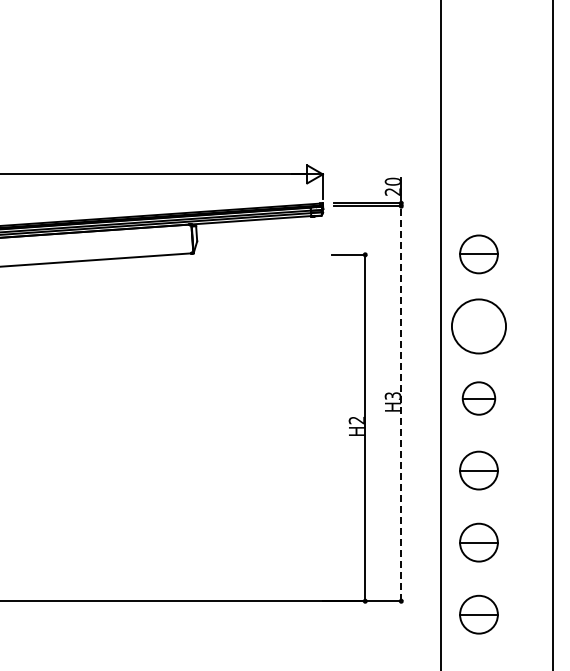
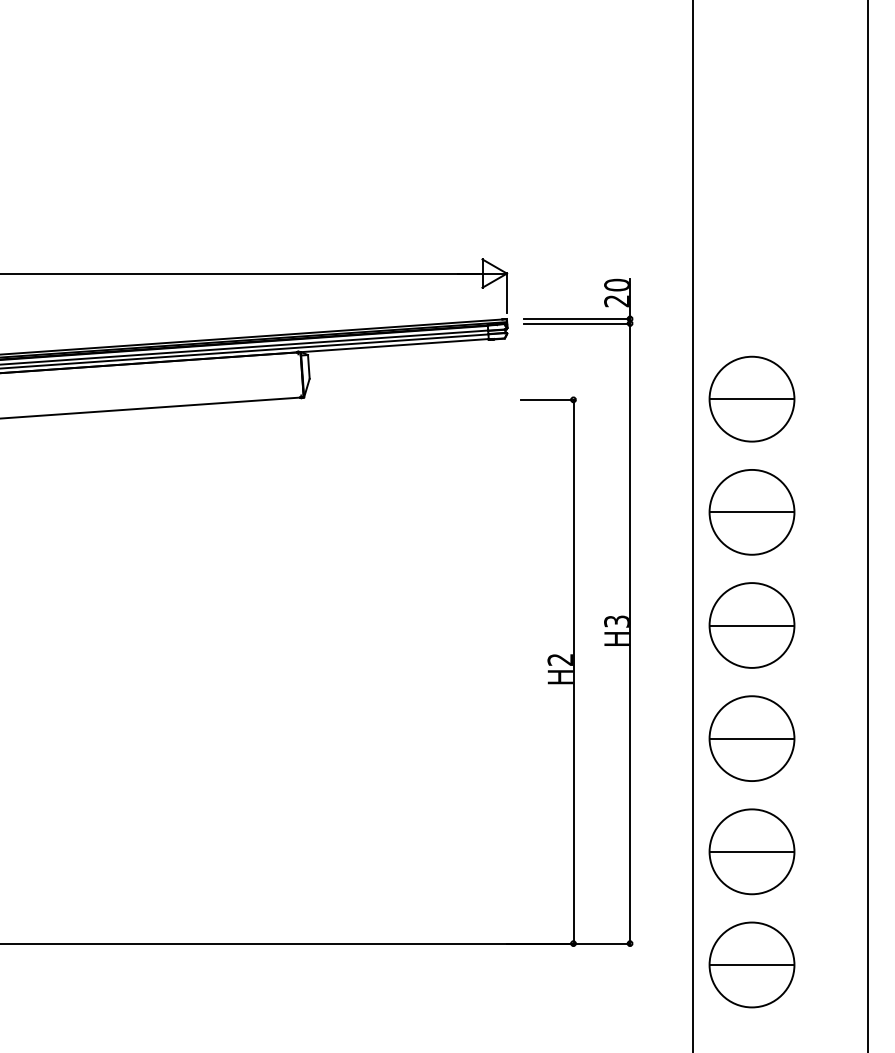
part: (478, 254) -> (751, 399), size x1.43
line: (478, 326) -> (751, 512), added
part: (478, 398) -> (751, 625), size x1.67
line: (401, 403) -> (630, 633), dashed -> solid
part: (478, 470) -> (751, 738), size x1.43
part: (478, 542) -> (751, 851), size x1.43
part: (478, 614) -> (751, 964), size x1.43

